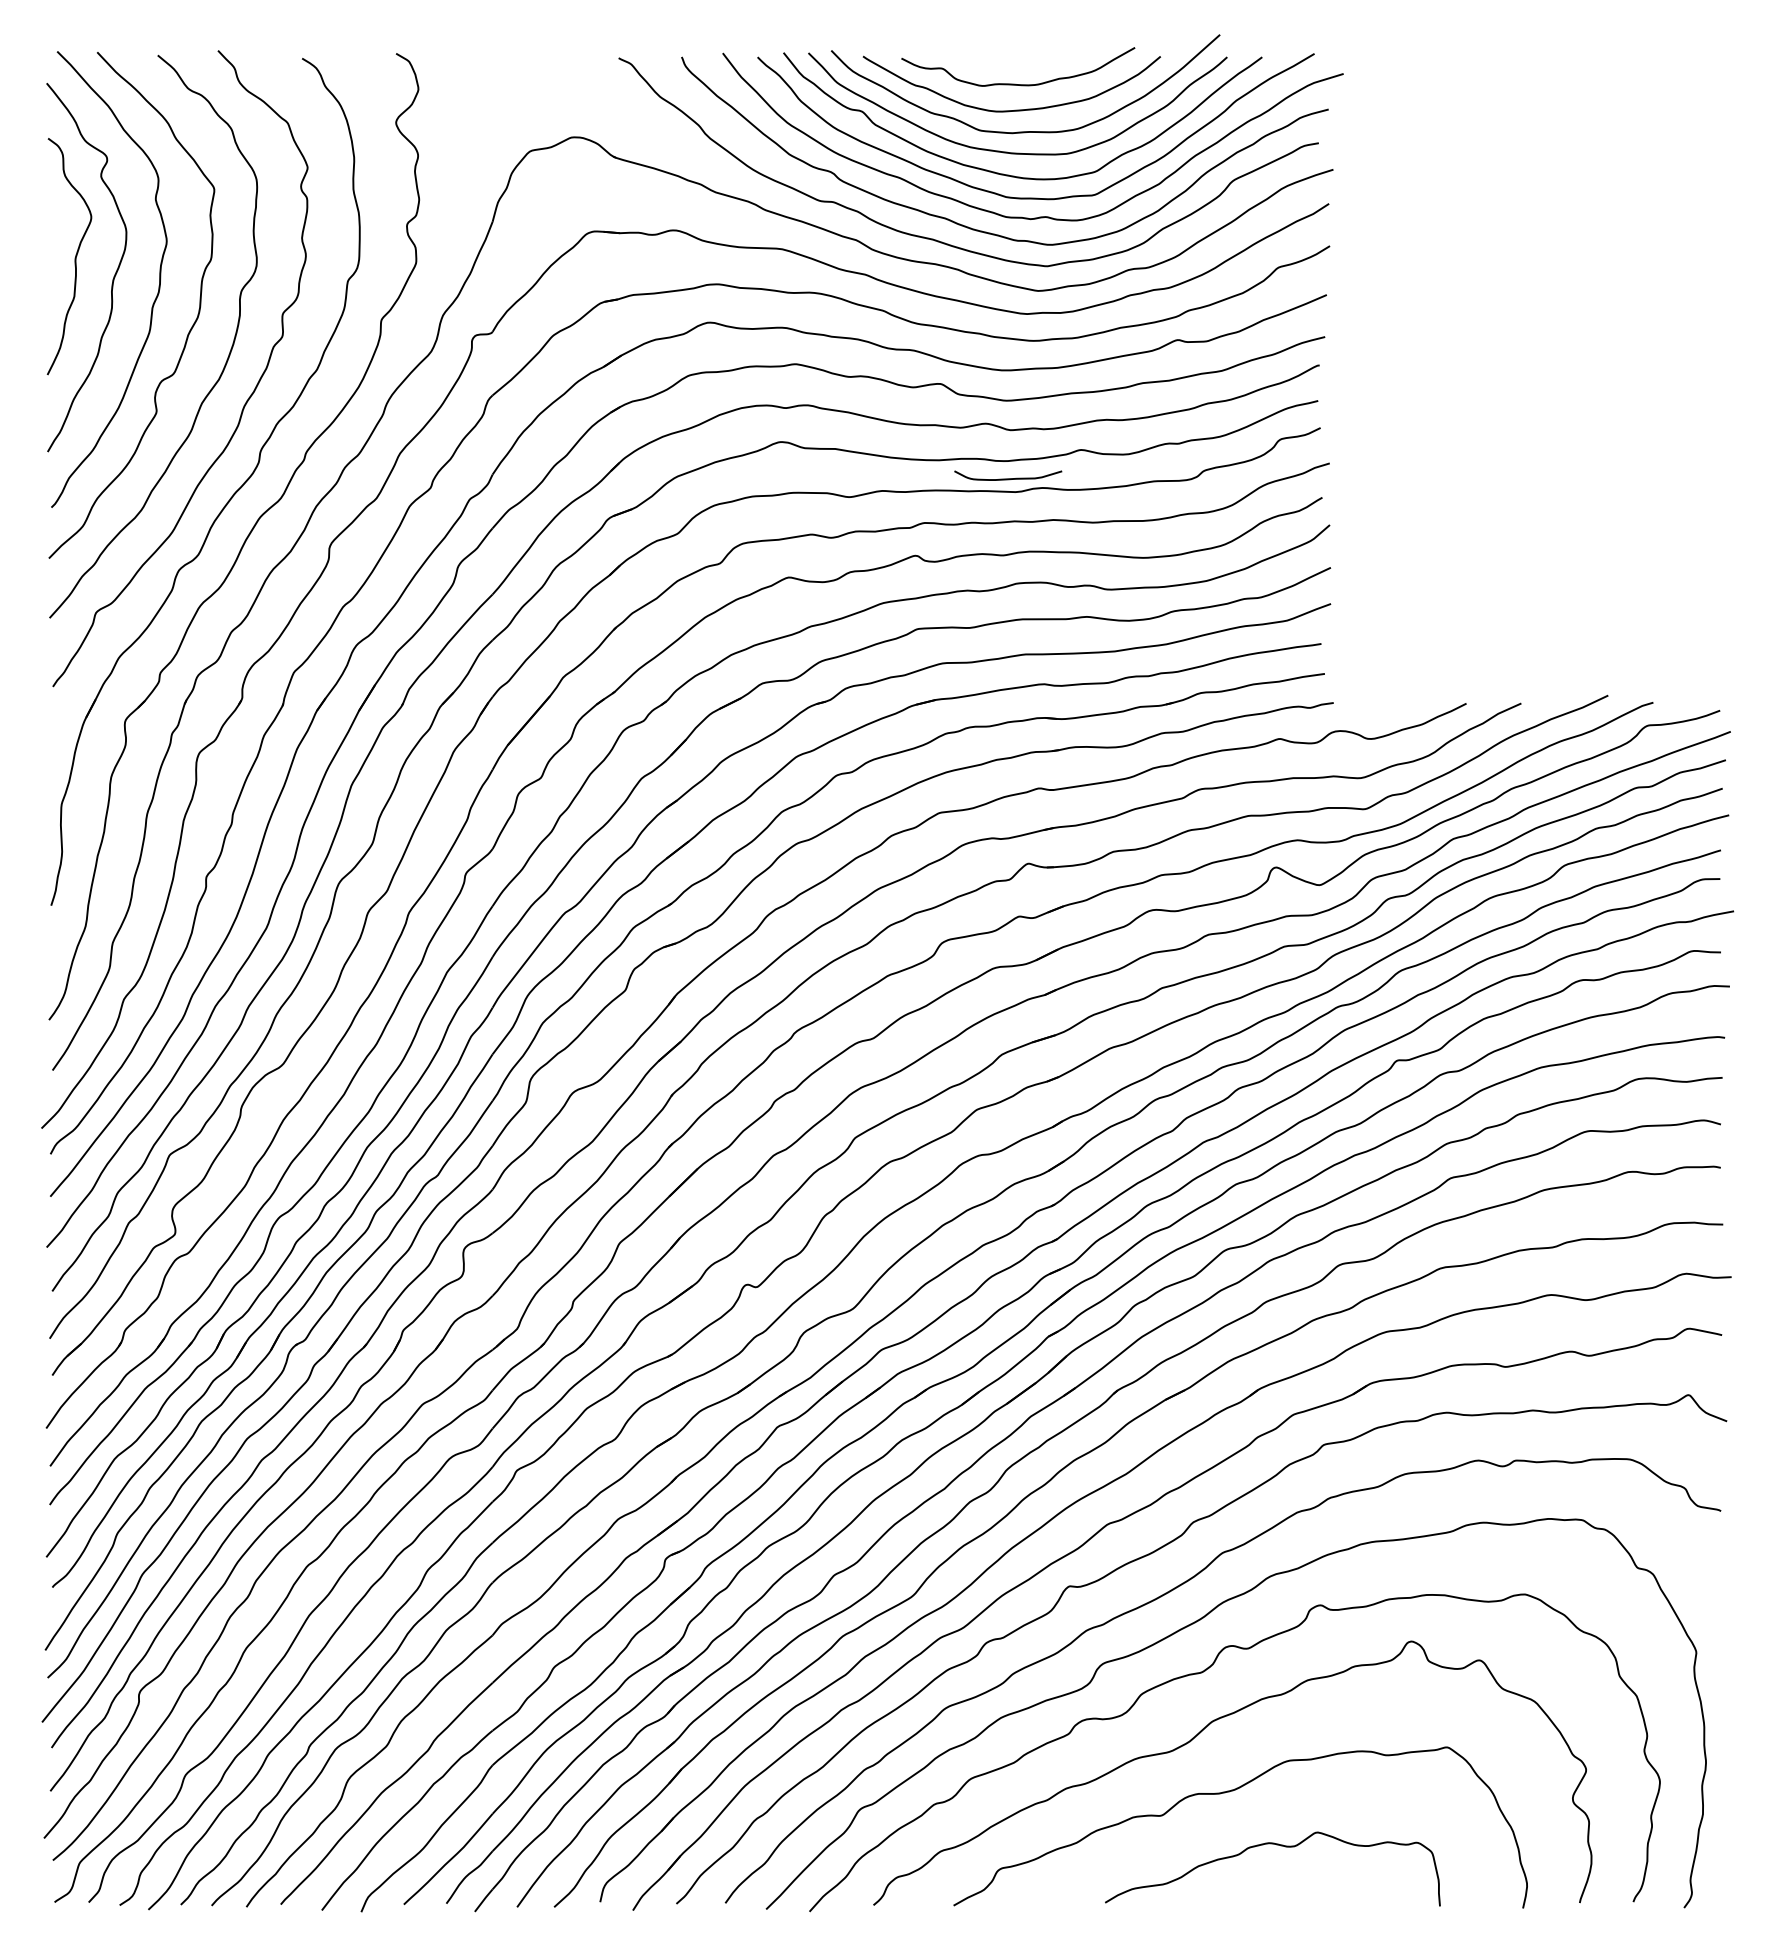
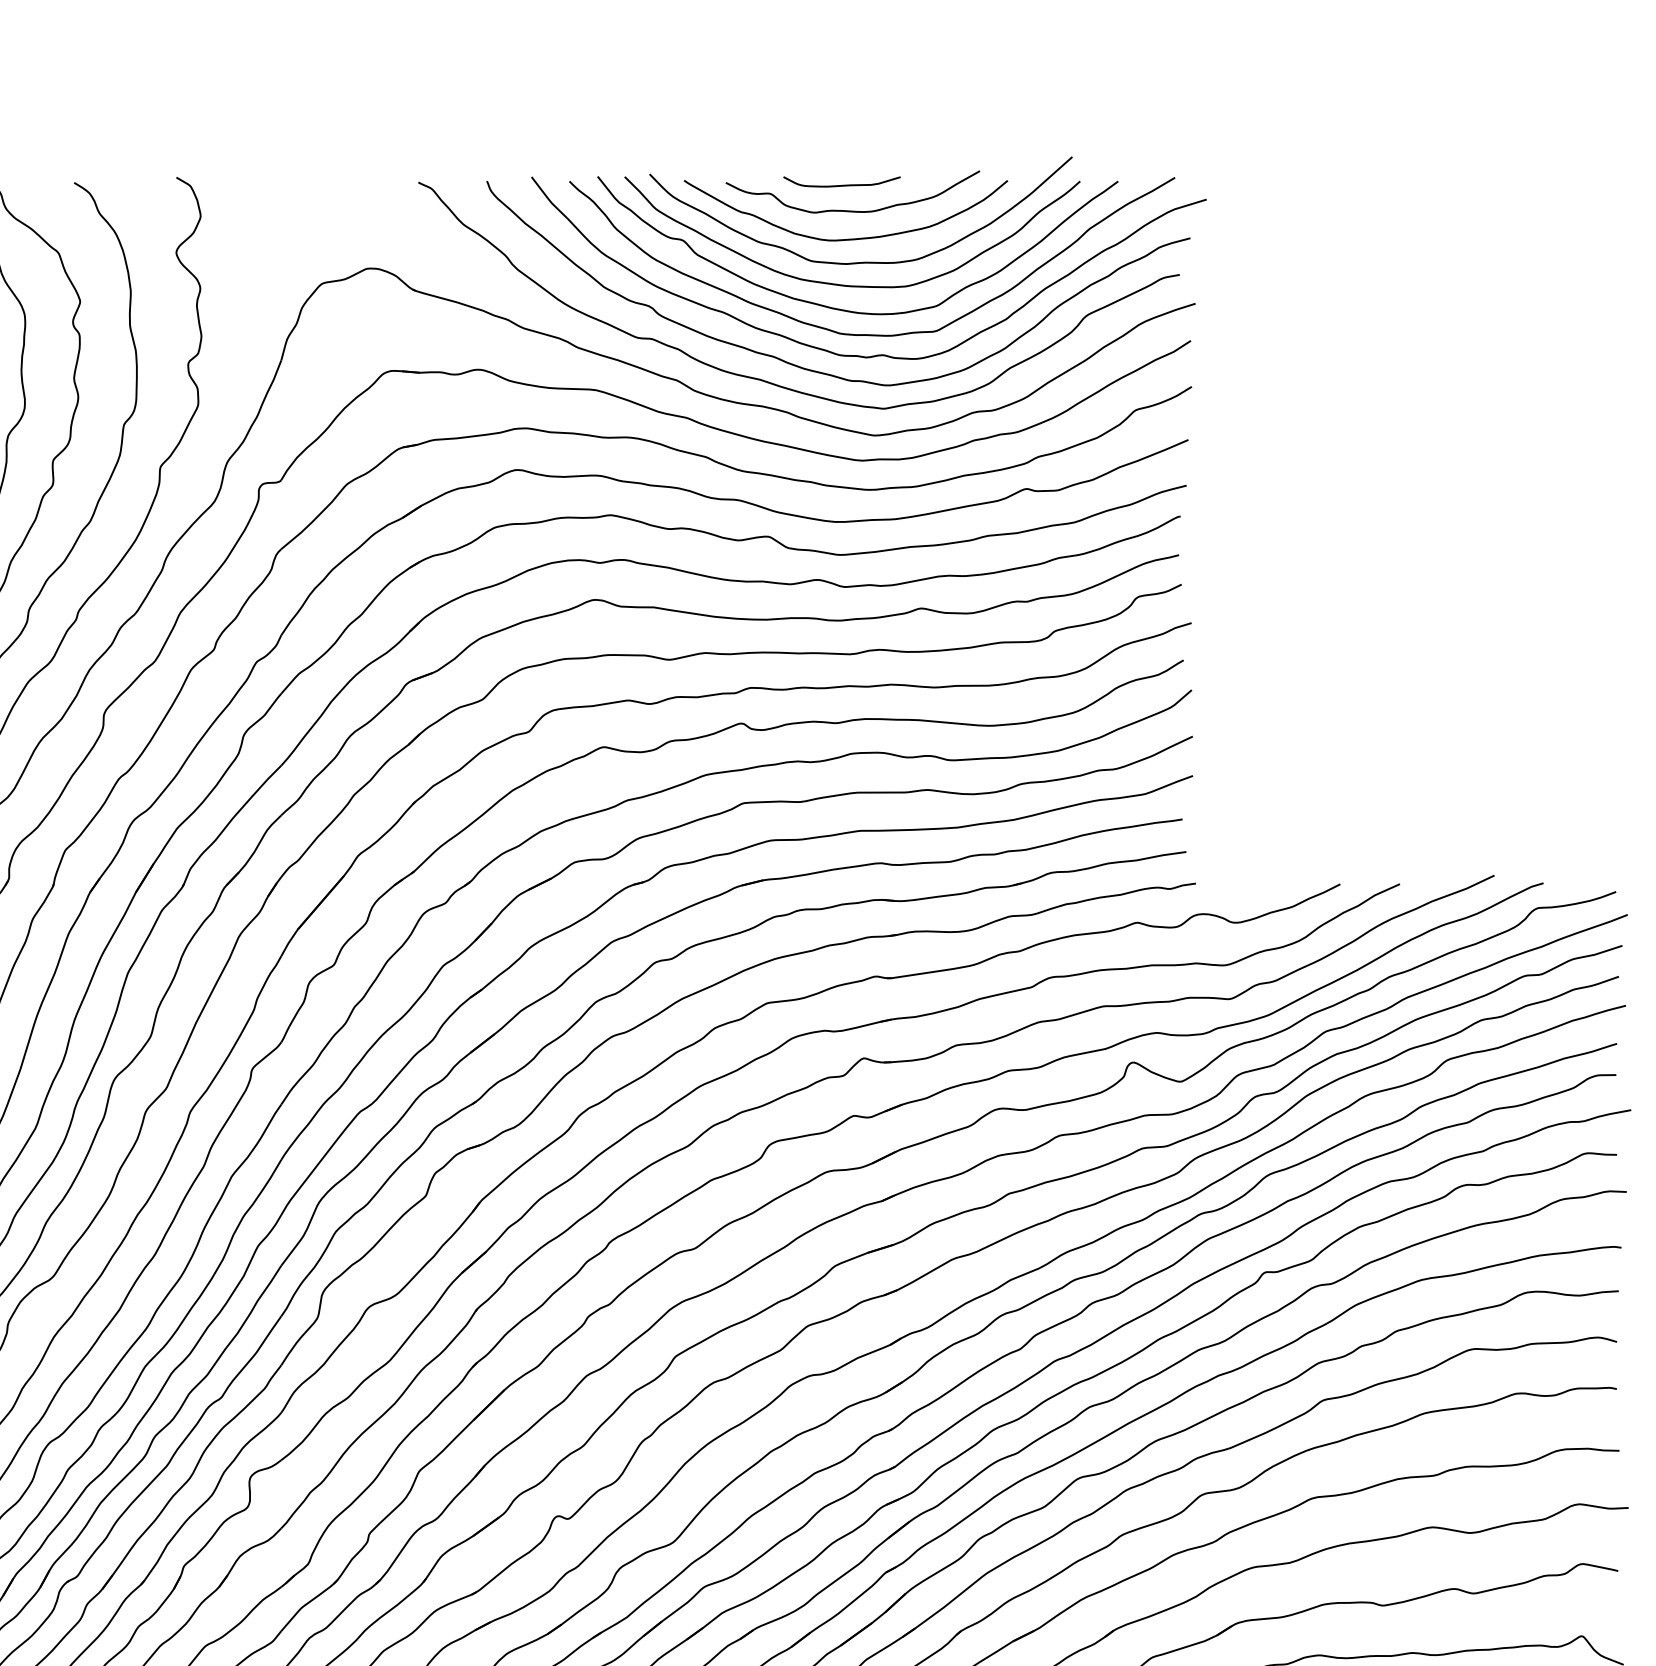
curve: (1008, 478) -> (842, 184), moved

